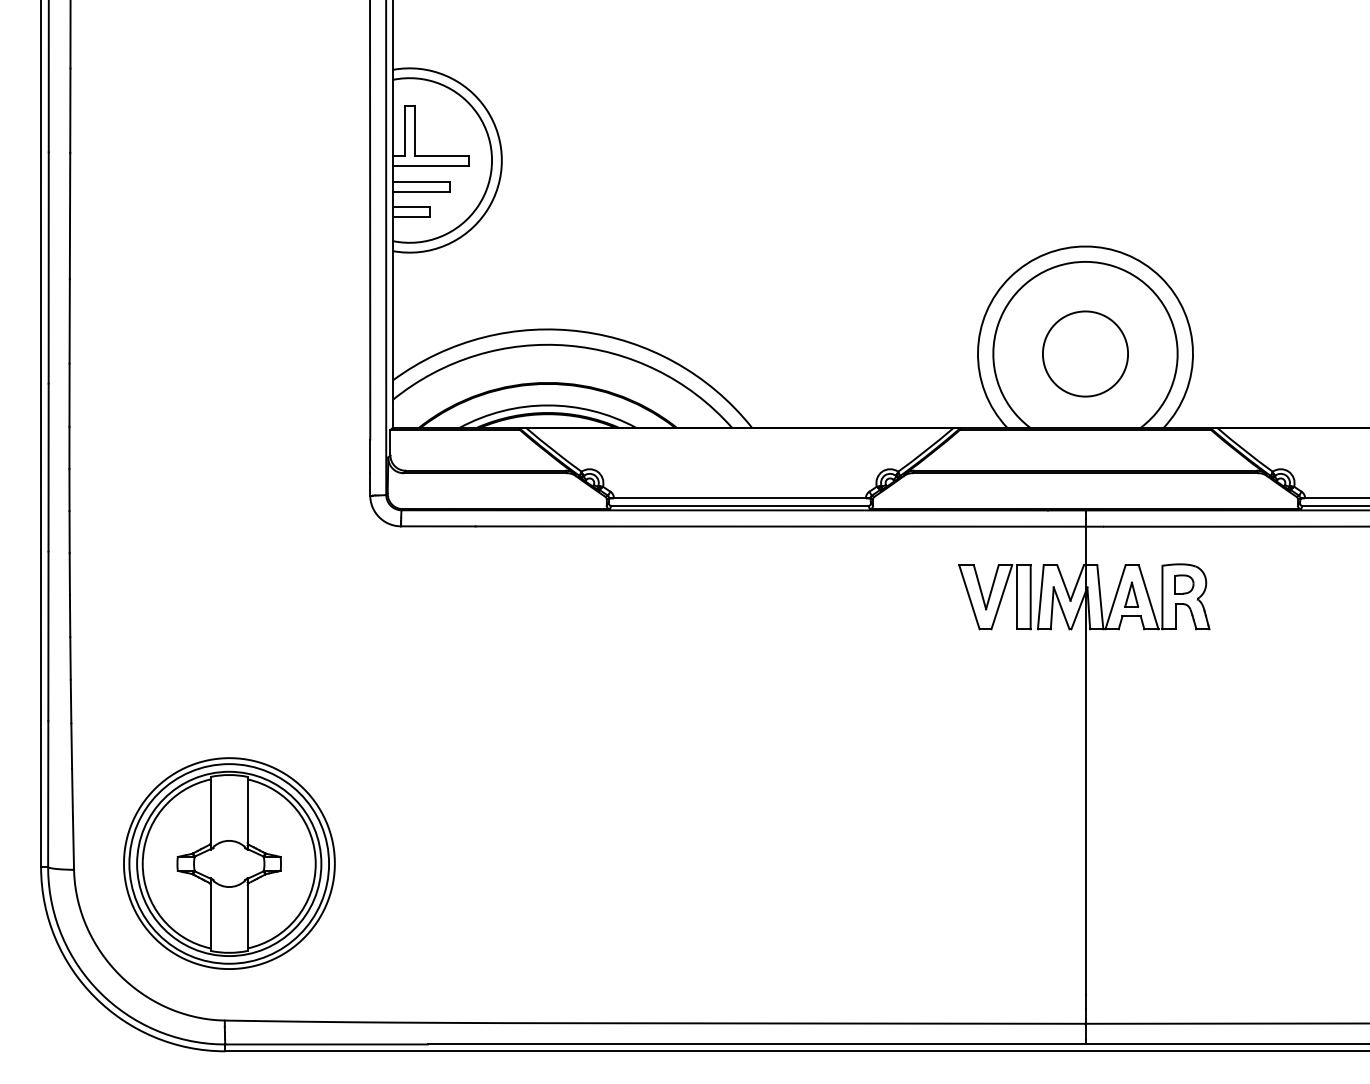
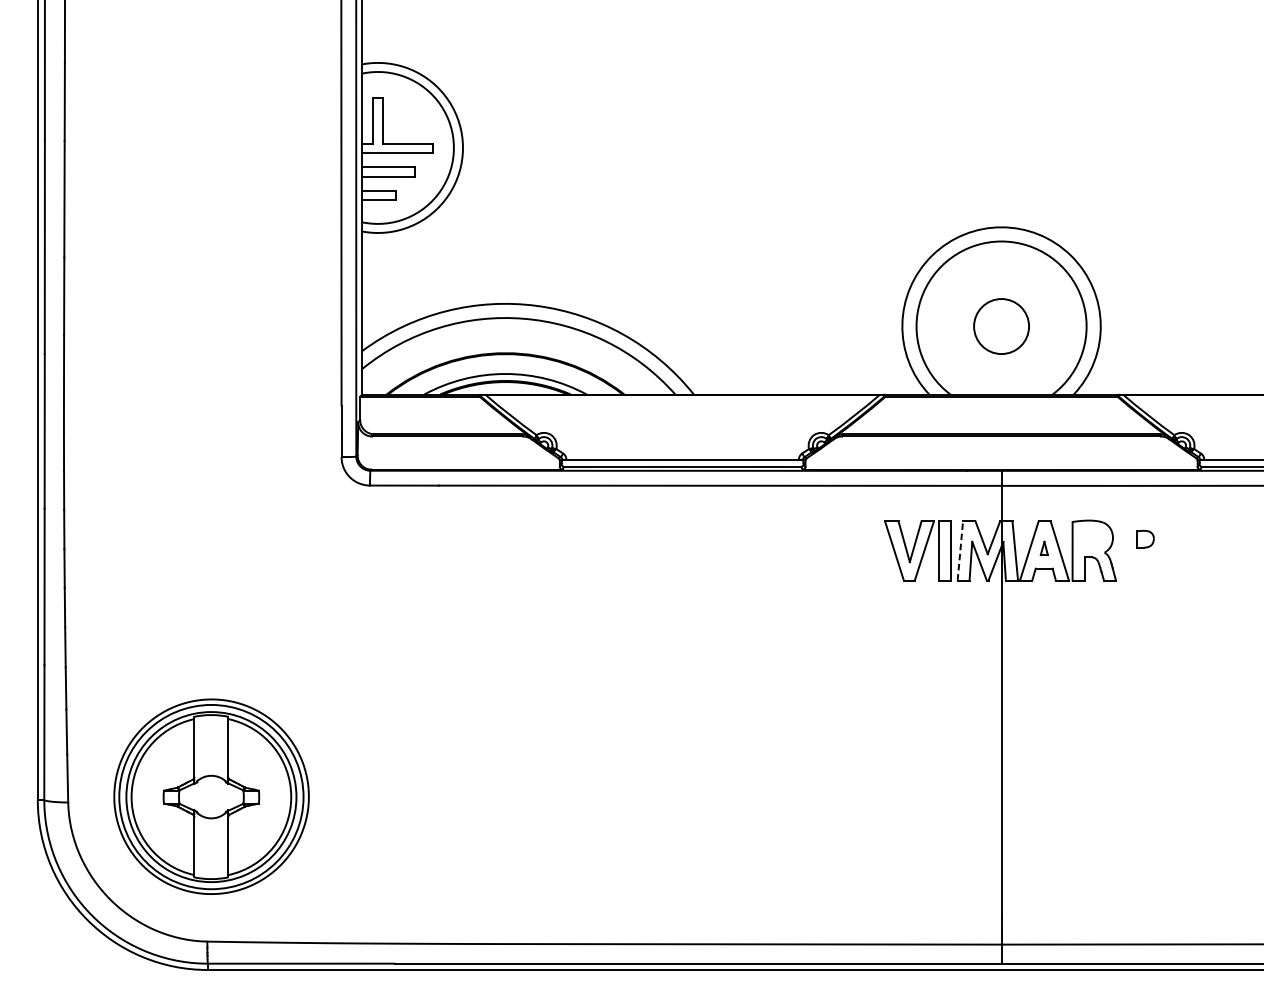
circle: (1085, 353) -> (1001, 326), size x0.7
part: (1184, 584) -> (1145, 539), moved
part: (1131, 594) -> (1044, 548), size x0.6
line: (1040, 596) -> (960, 550), solid -> dashed

